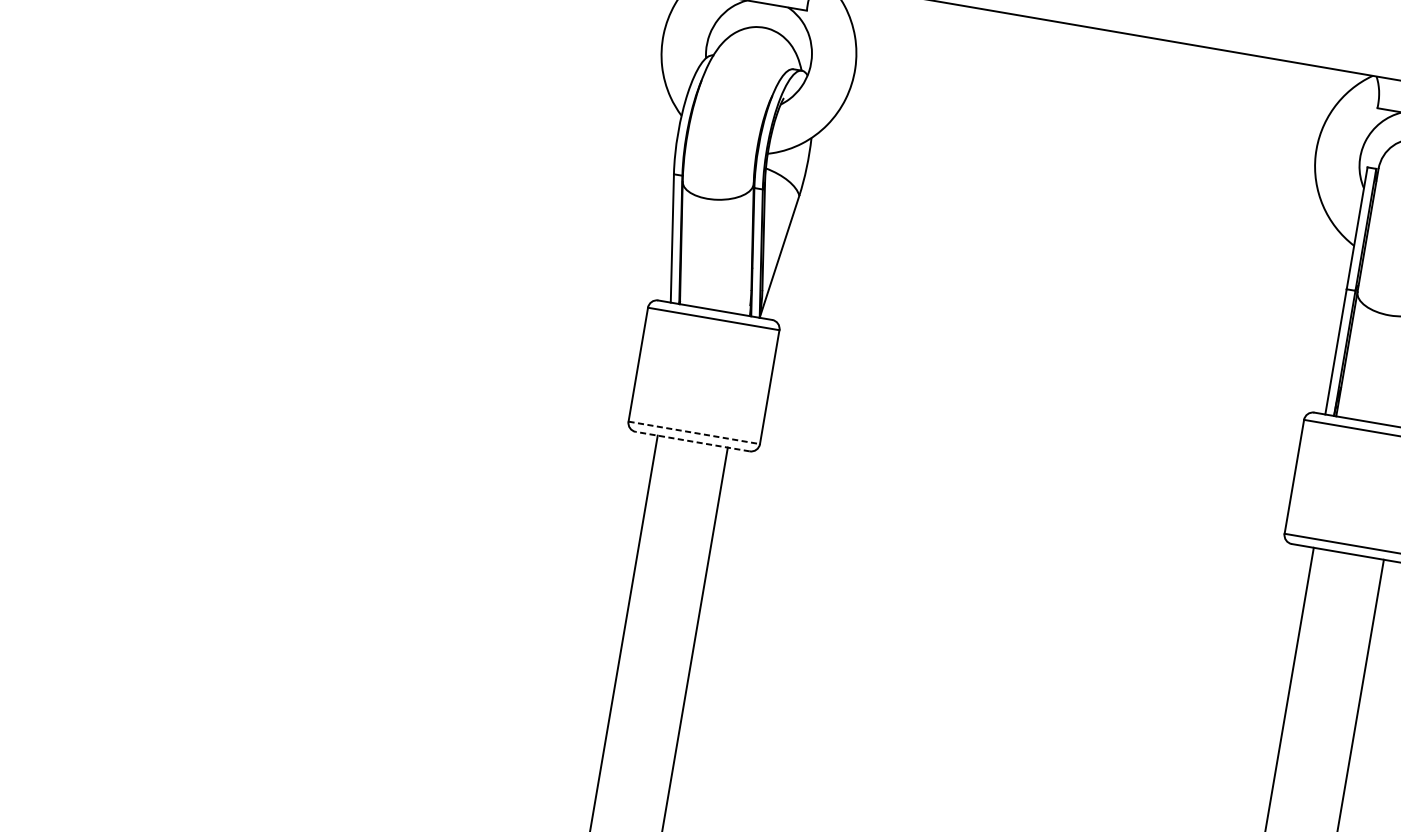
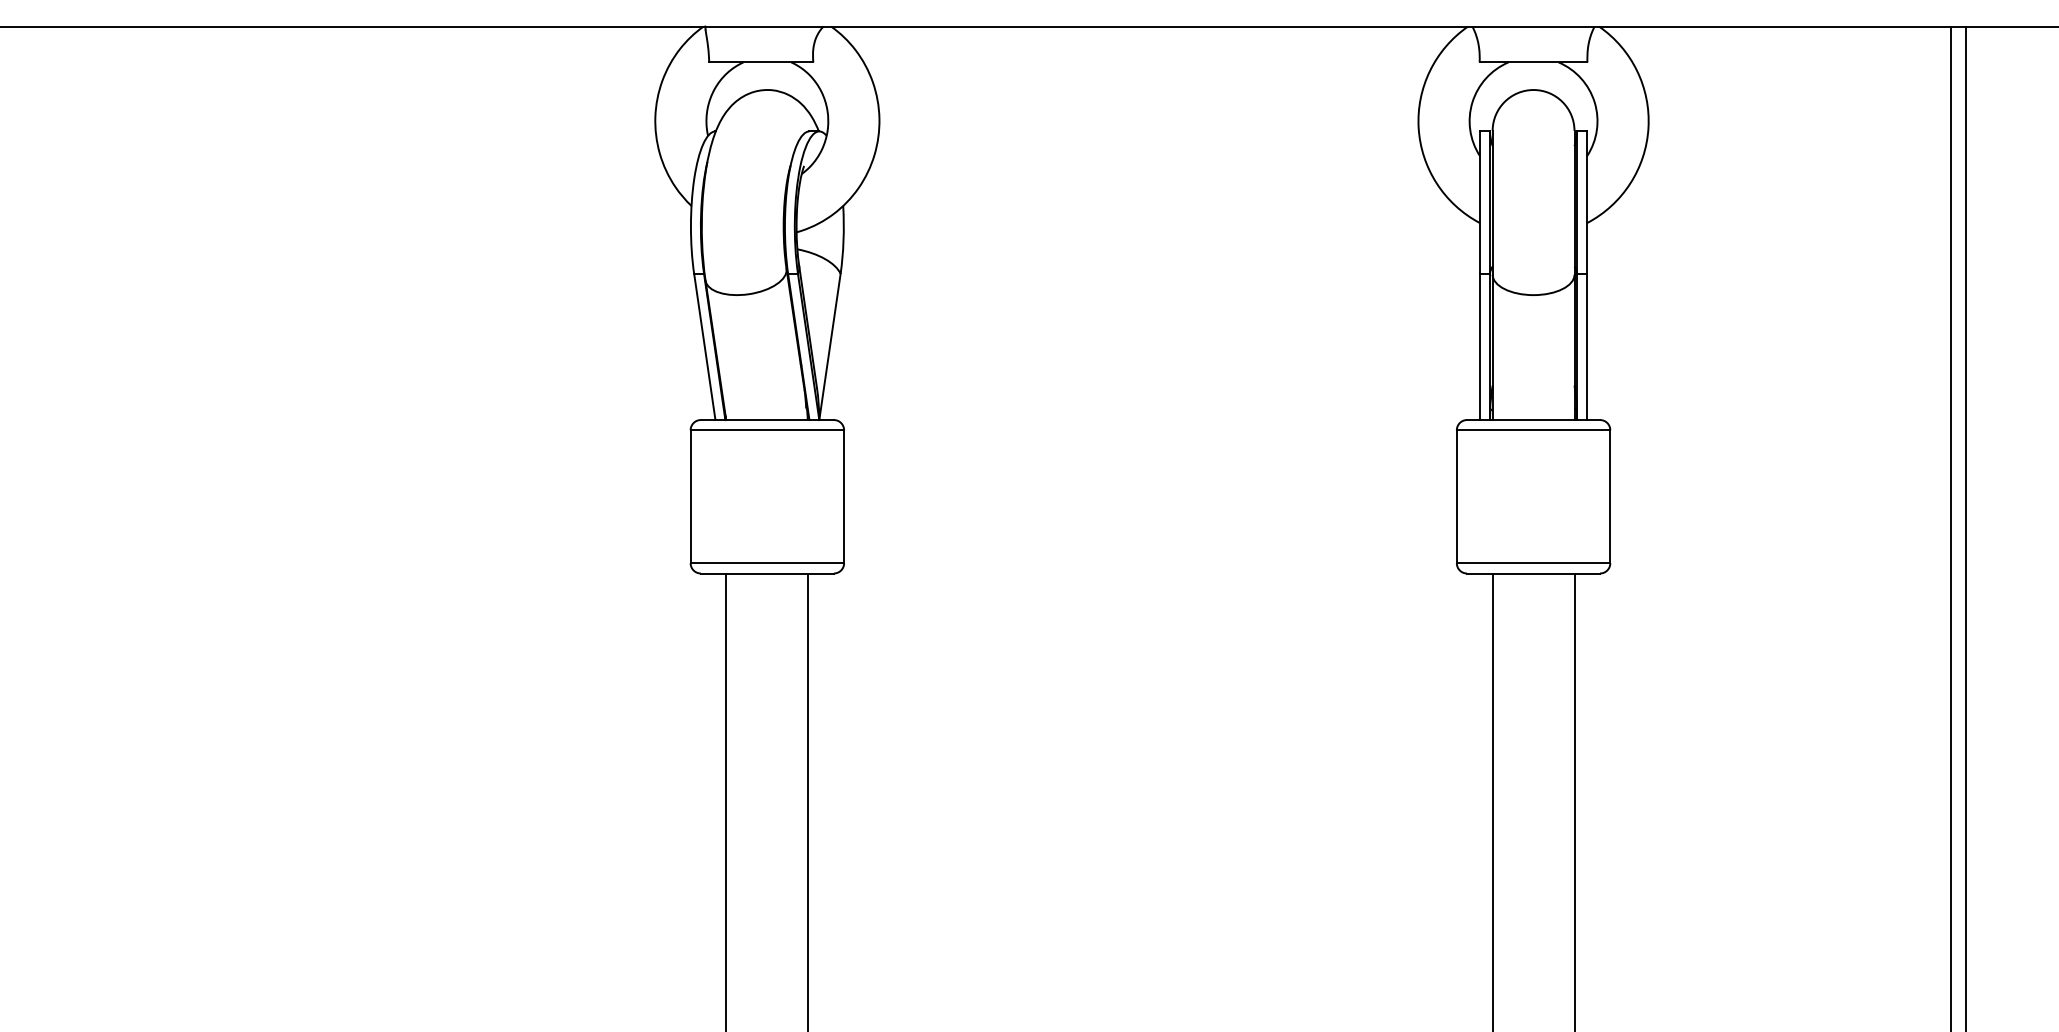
line: (694, 433) -> (767, 563), dashed -> solid
line: (692, 441) -> (767, 573), dashed -> solid

